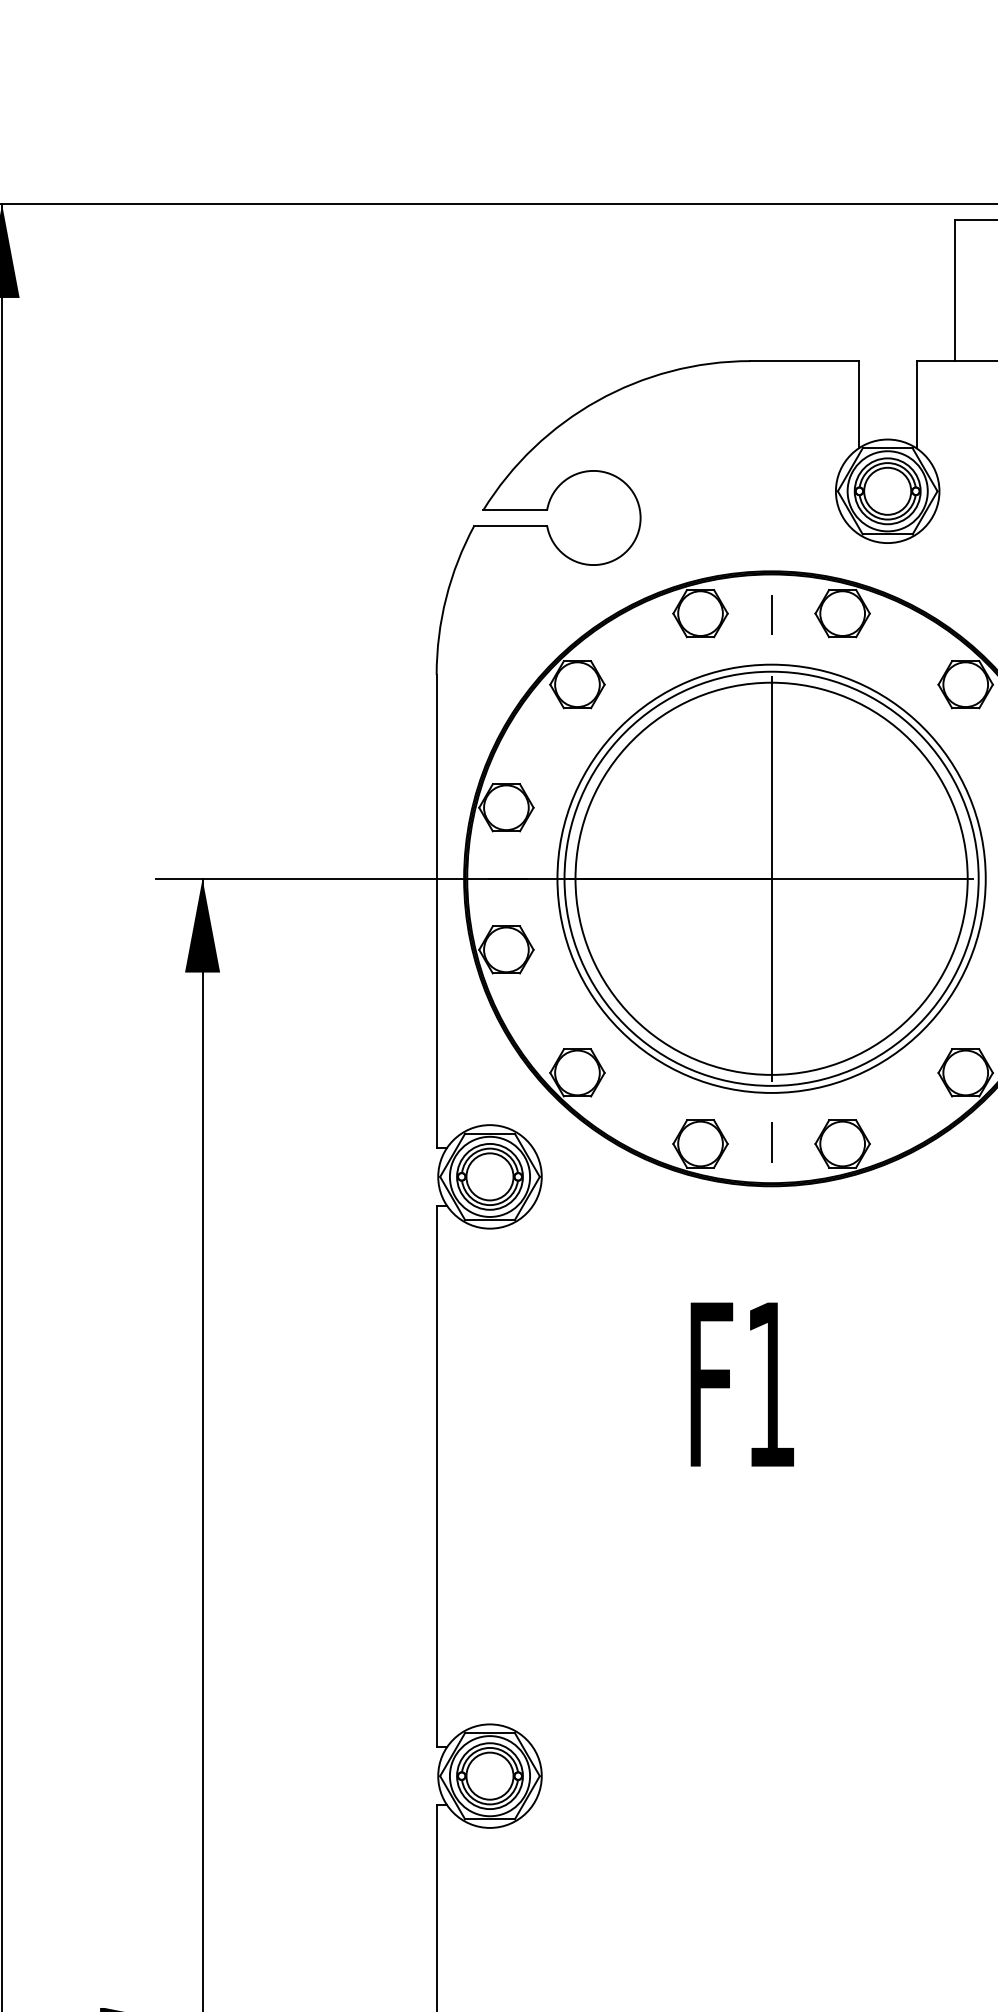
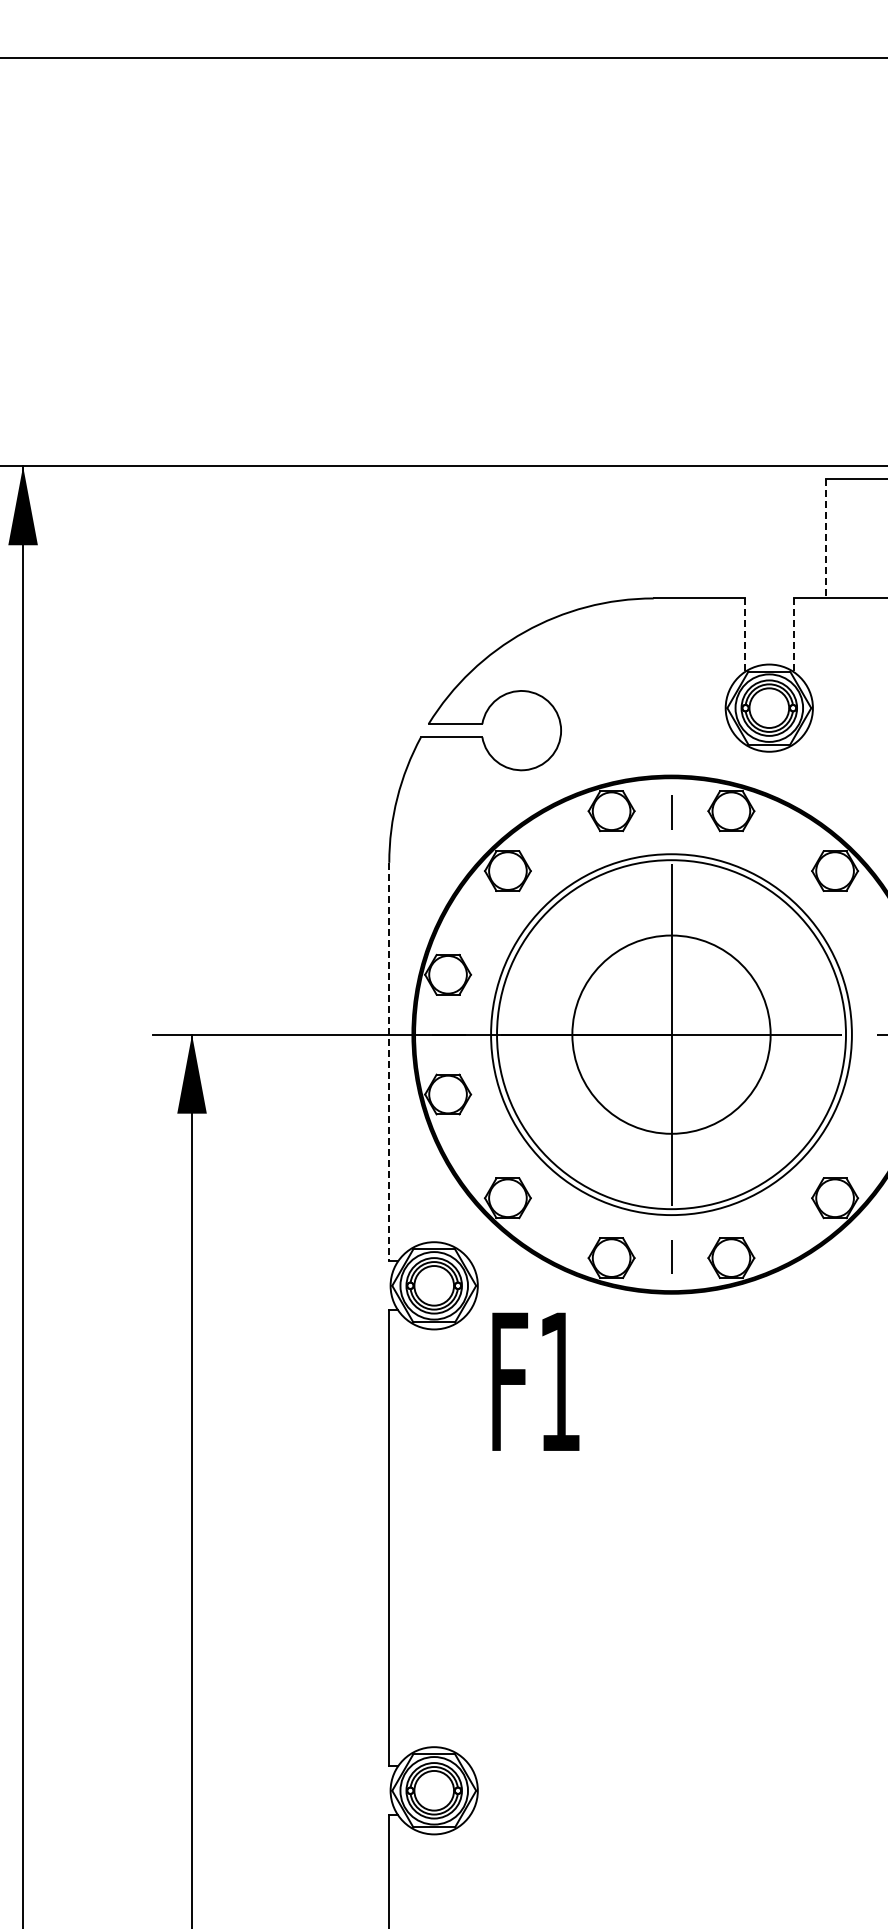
line: (955, 291) -> (826, 539), solid -> dashed
line: (858, 405) -> (744, 635), solid -> dashed
line: (916, 405) -> (793, 635), solid -> dashed
circle: (771, 878) -> (671, 1034), size x0.6
line: (436, 911) -> (389, 1062), solid -> dashed
text: (741, 1384) -> (535, 1381), moved

